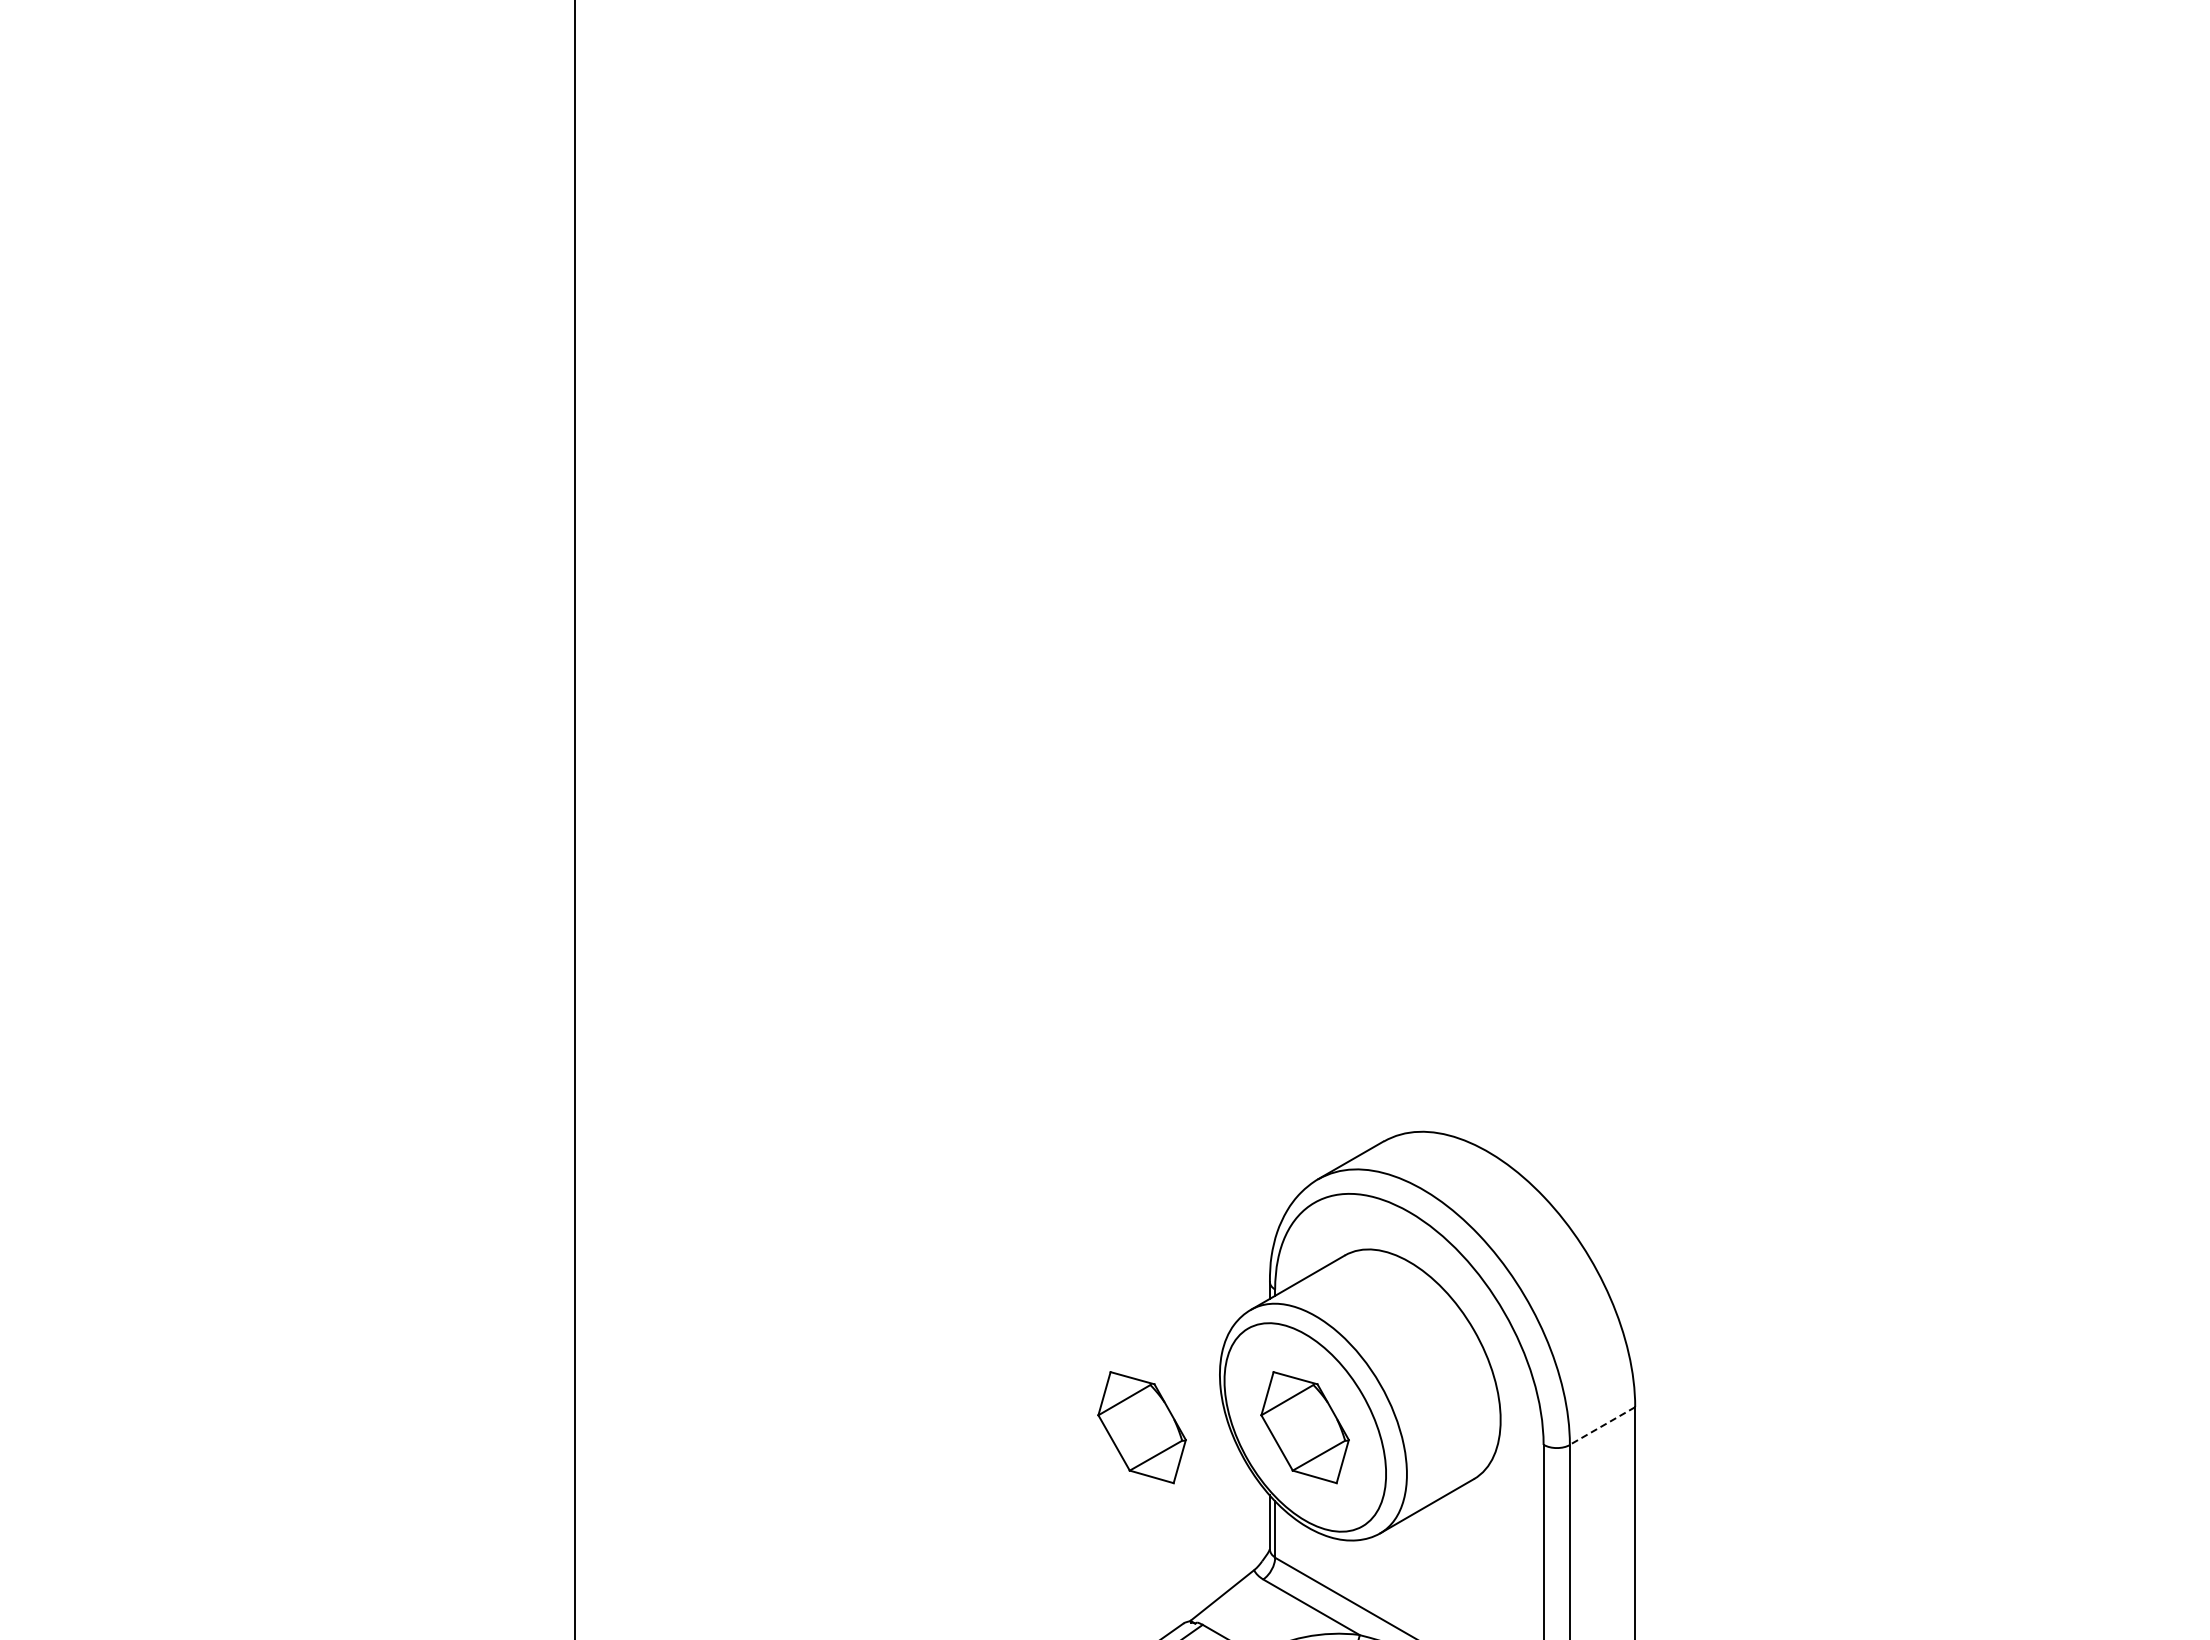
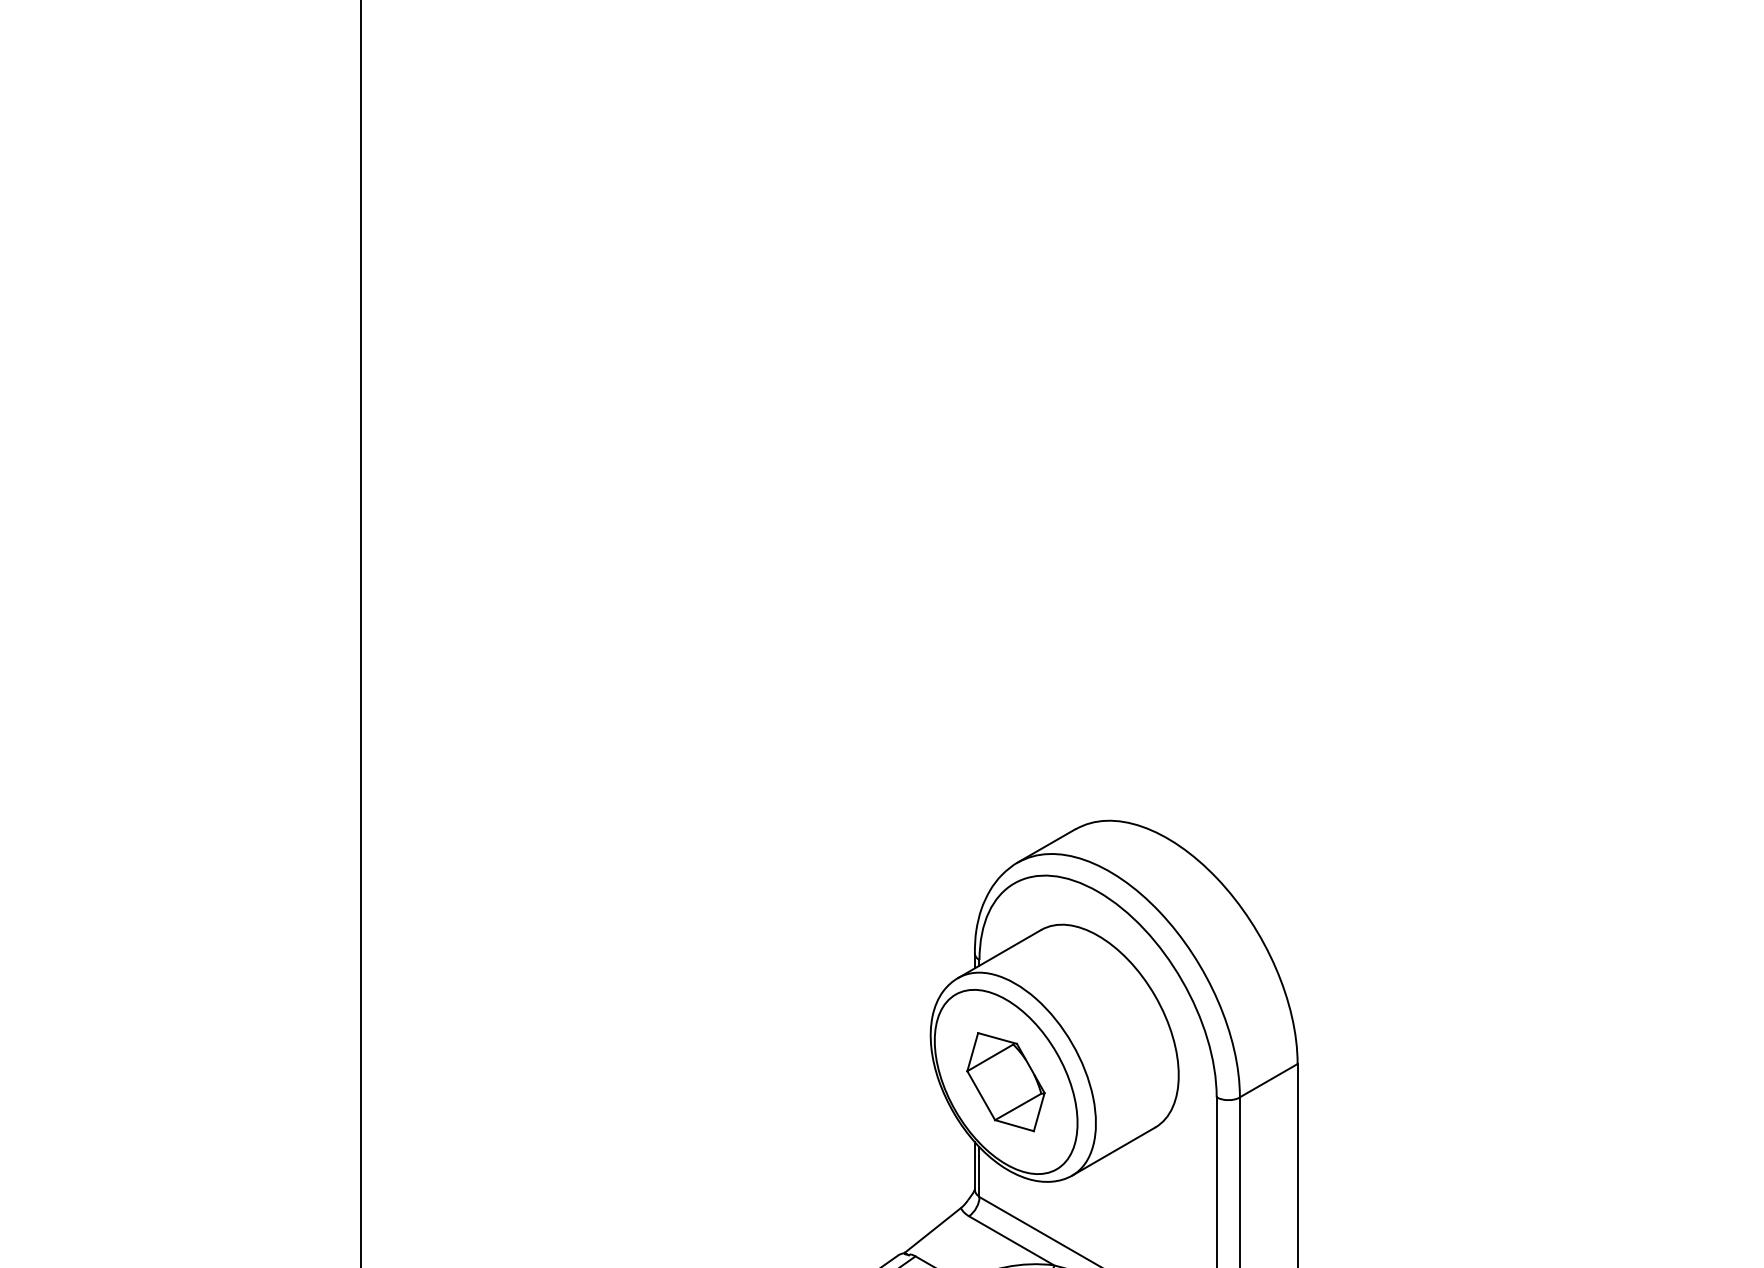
line: (1602, 1425) -> (1268, 1080), dashed -> solid
part: (1141, 1427) -> (861, 1082), removed

